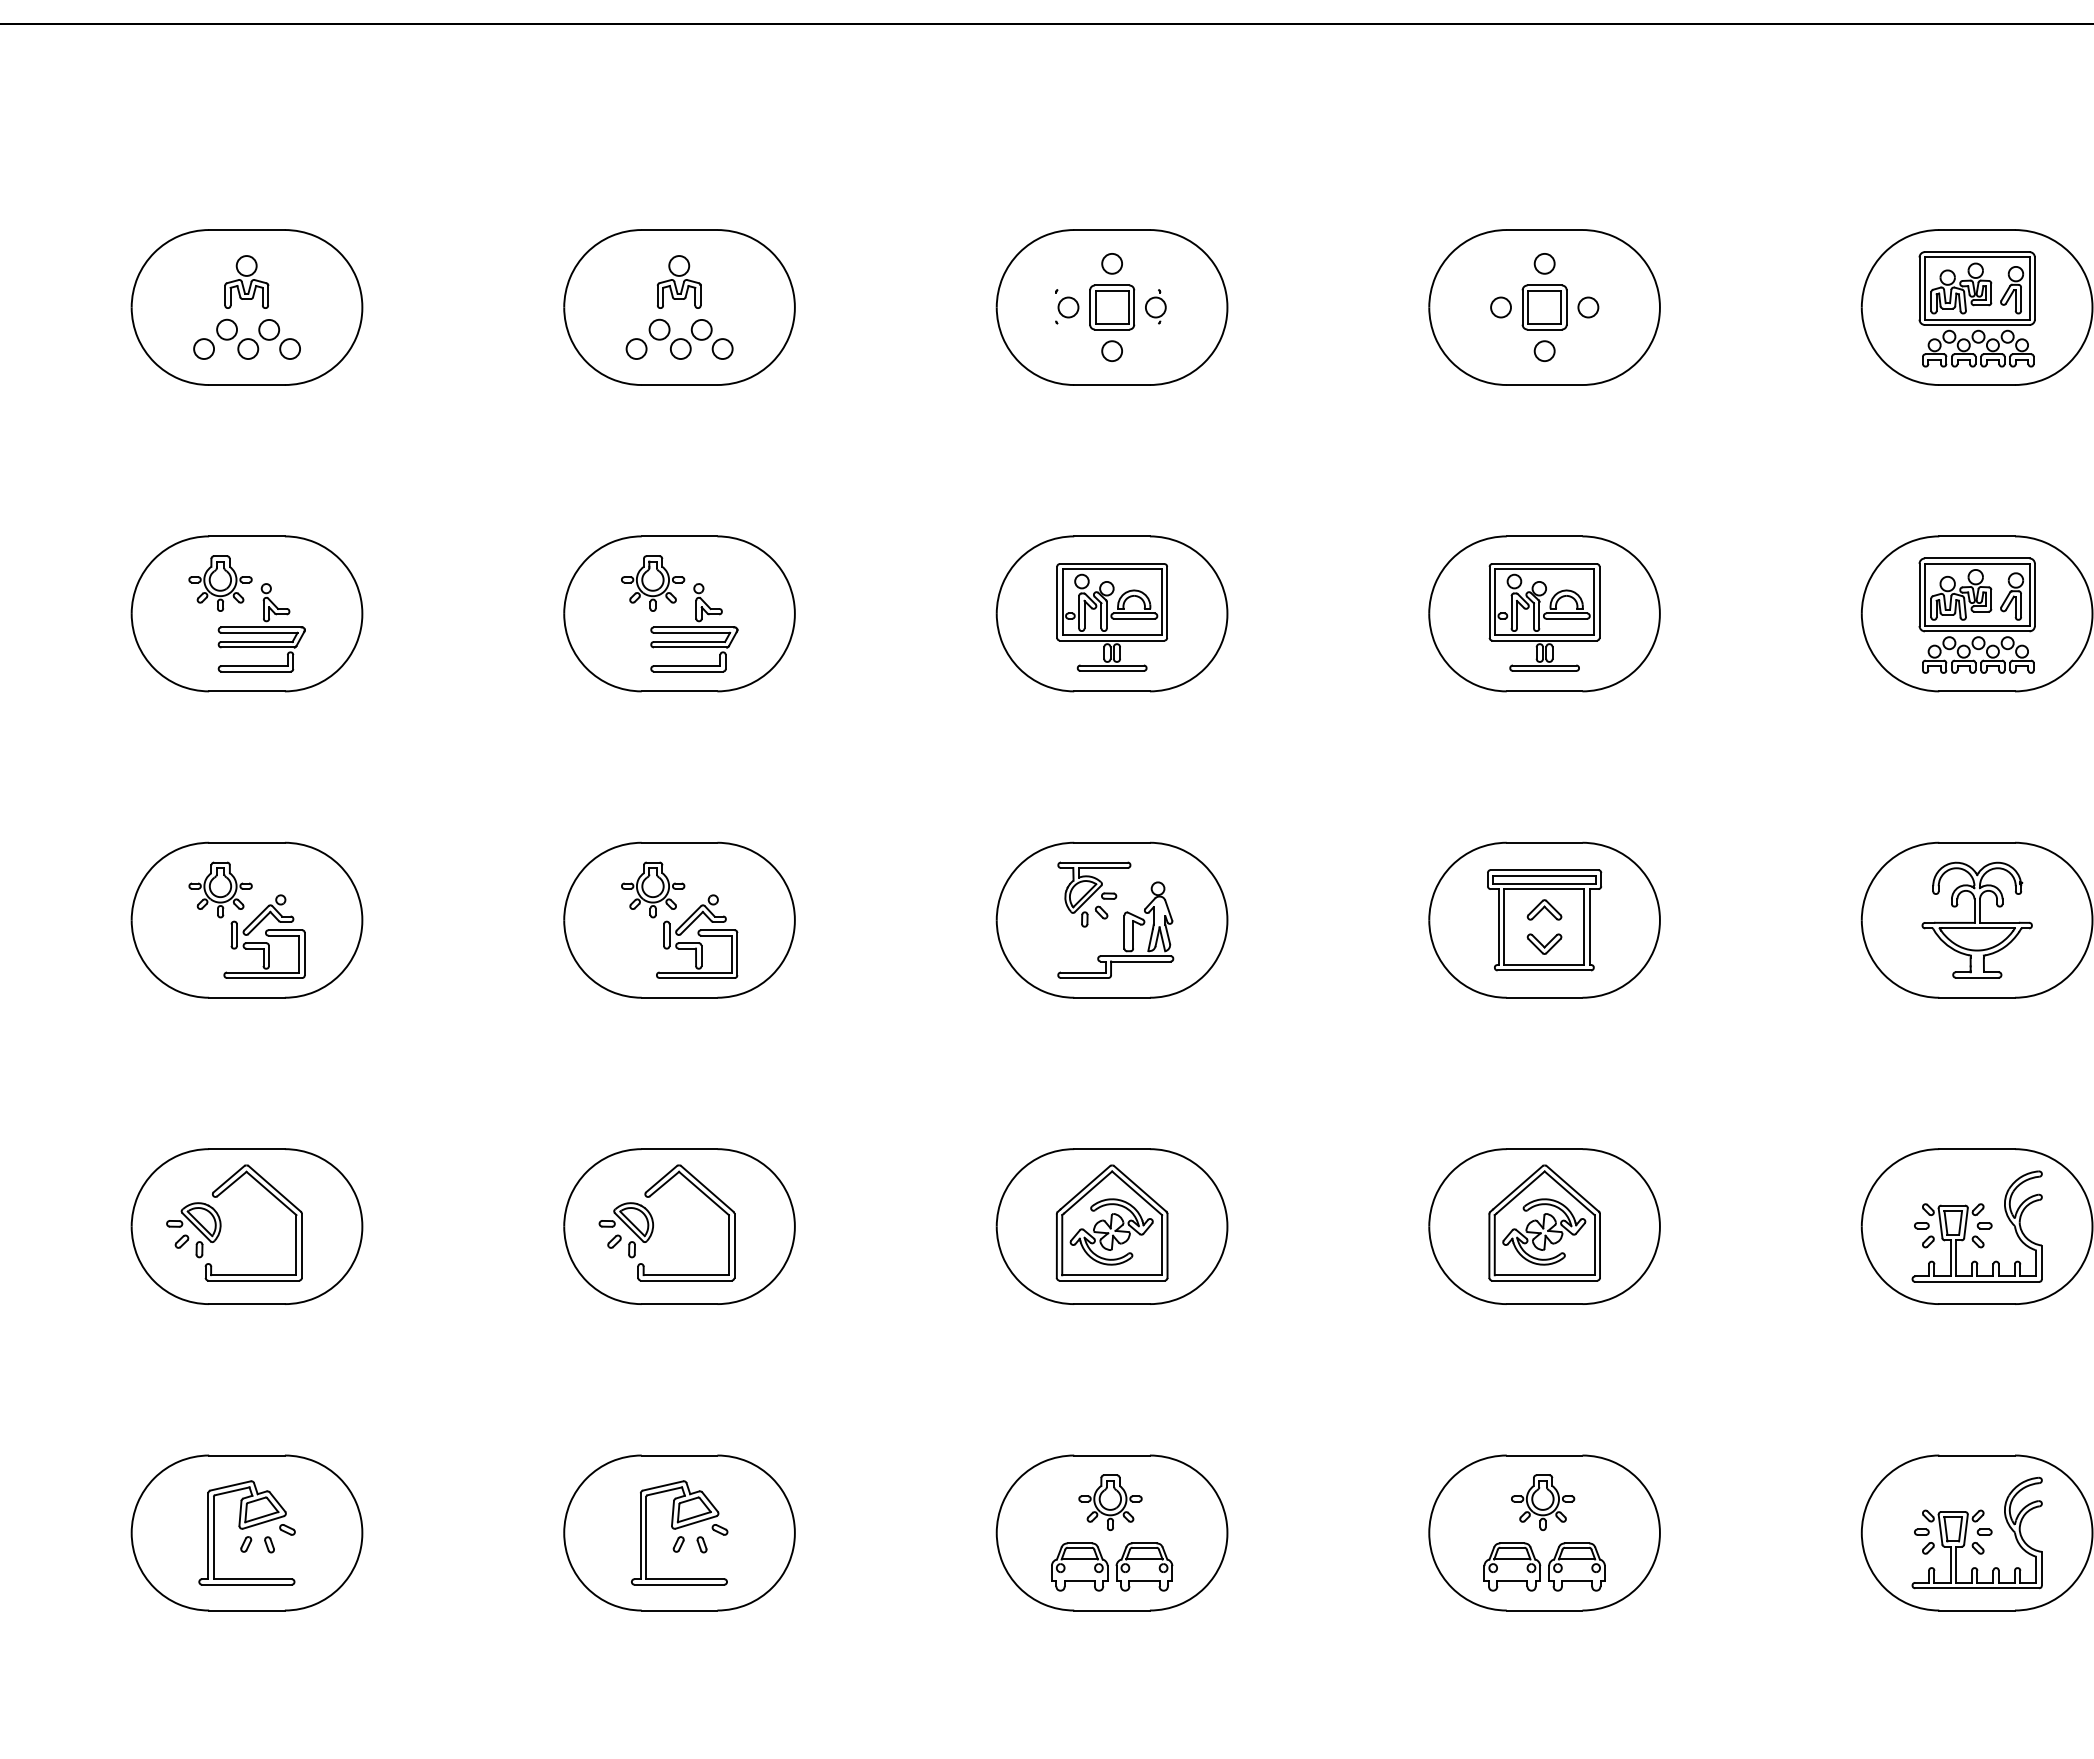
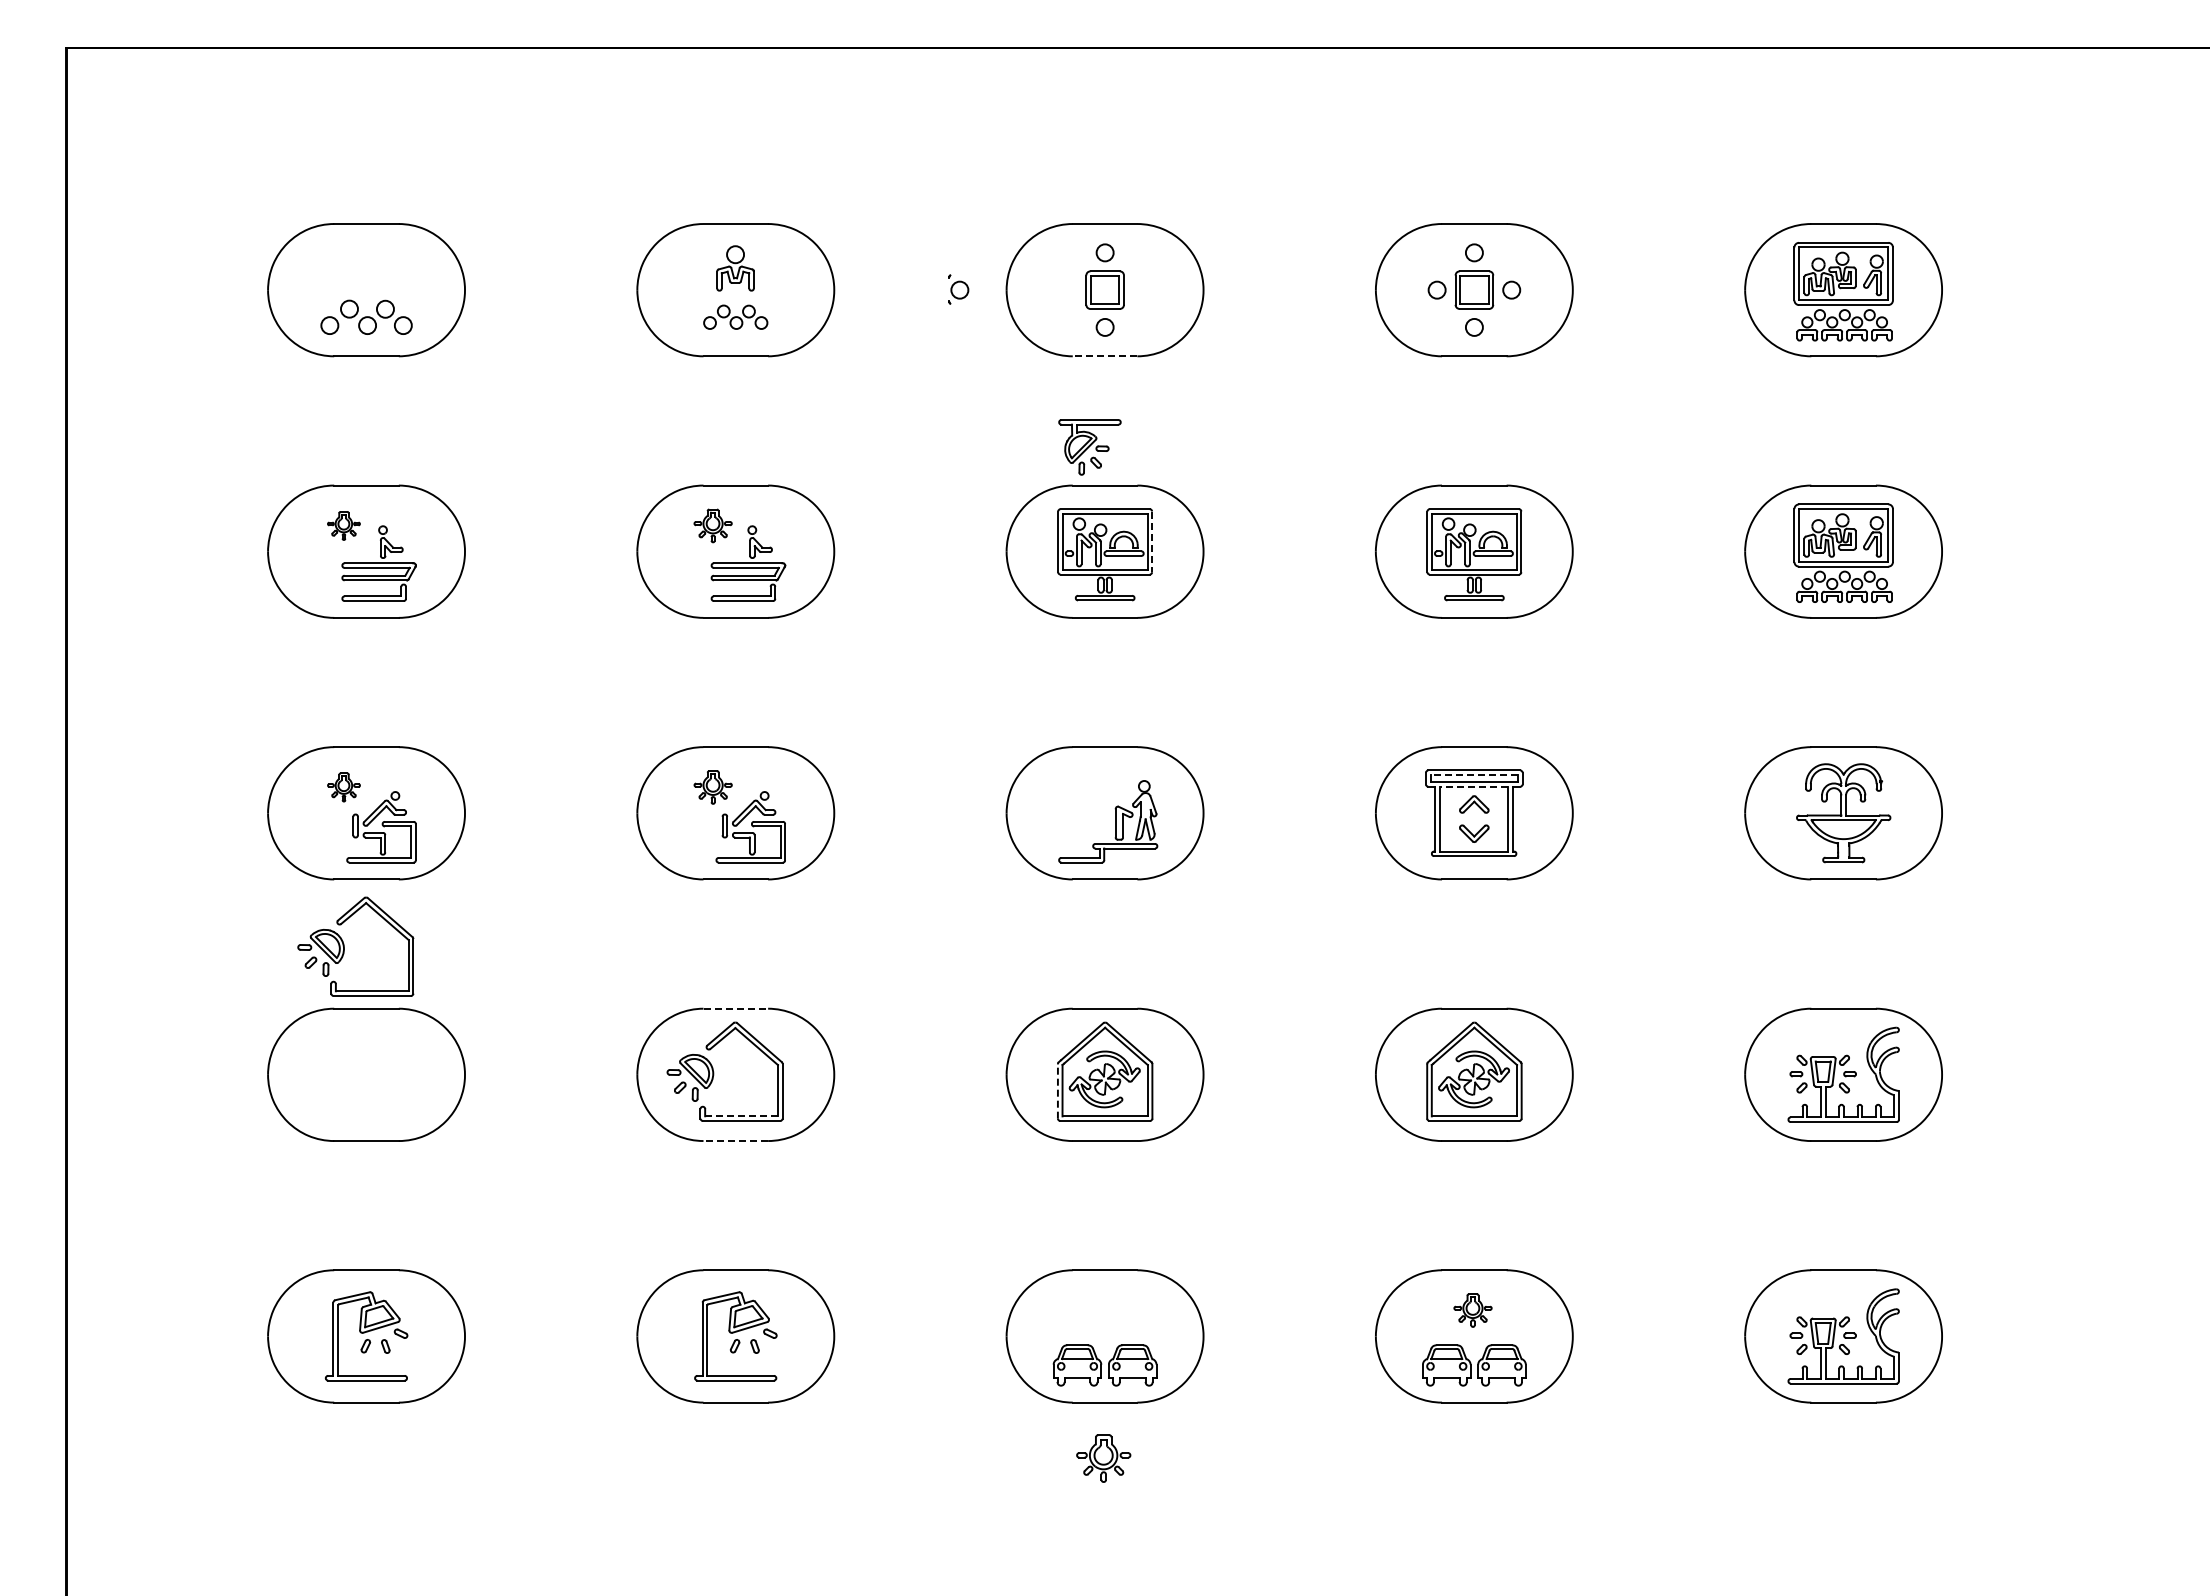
part: (246, 282) -> (366, 268), removed
part: (1066, 306) -> (958, 289), moved
part: (1155, 306) -> (1142, 289), removed
part: (679, 338) -> (735, 316), size x0.7
line: (1111, 385) -> (1104, 356), solid -> dashed
part: (220, 583) -> (343, 525), size x0.6
part: (652, 583) -> (712, 525), size x0.7
line: (1167, 603) -> (1152, 542), solid -> dashed
line: (1544, 875) -> (1474, 775), solid -> dashed
line: (1543, 888) -> (1473, 786), solid -> dashed
part: (220, 890) -> (343, 787), size x0.6
part: (652, 890) -> (712, 787), size x0.7
part: (1093, 894) -> (1089, 447), moved
line: (680, 1148) -> (736, 1008), solid -> dashed
part: (221, 1222) -> (344, 946), moved
line: (1056, 1246) -> (1057, 1091), solid -> dashed
line: (687, 1275) -> (742, 1116), solid -> dashed
line: (679, 1304) -> (735, 1141), solid -> dashed
part: (1110, 1502) -> (1103, 1458), moved
part: (1542, 1502) -> (1472, 1310), size x0.7

